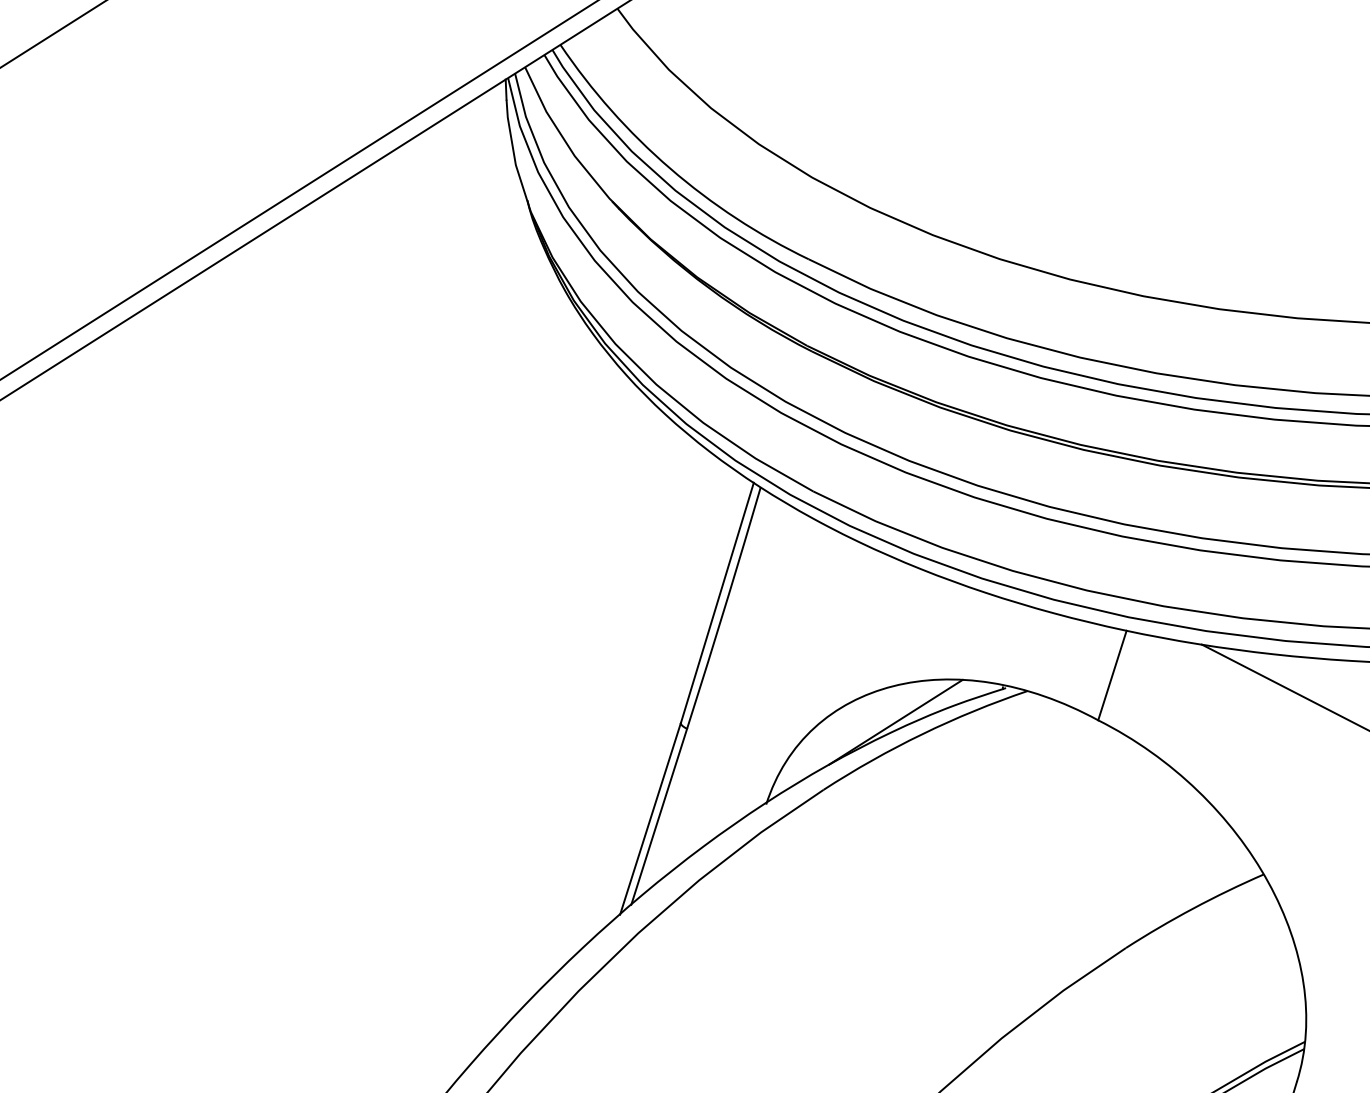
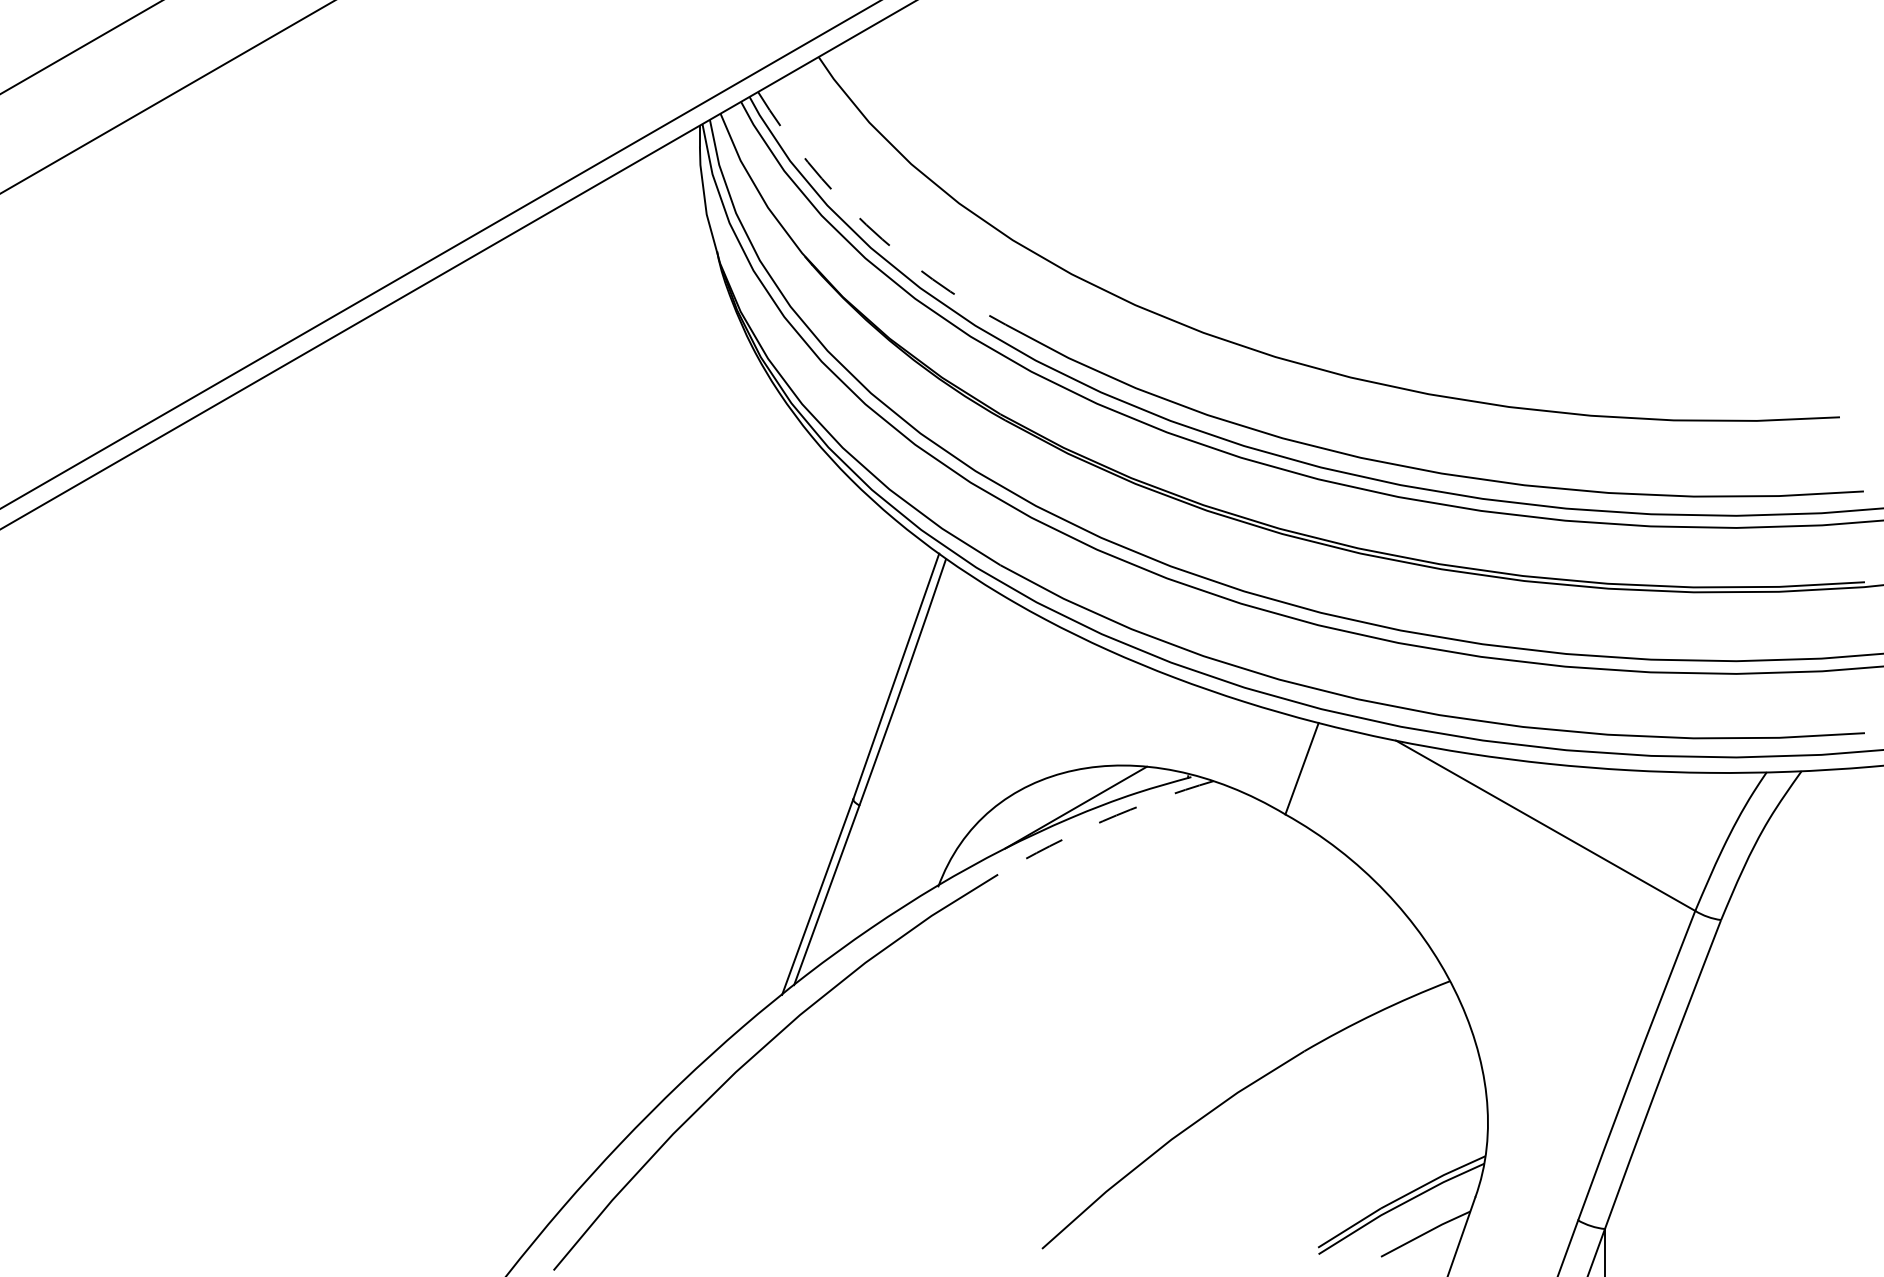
arc: (670, 168) -> (866, 224), solid -> dashed
arc: (922, 734) -> (1102, 821), solid -> dashed

